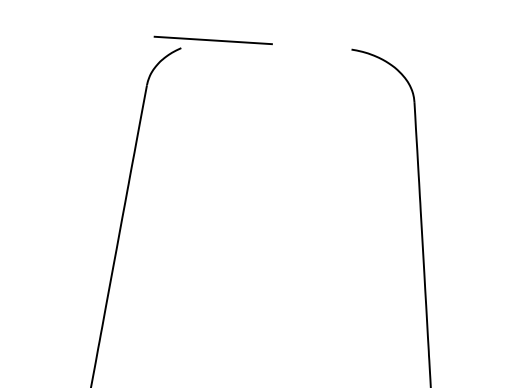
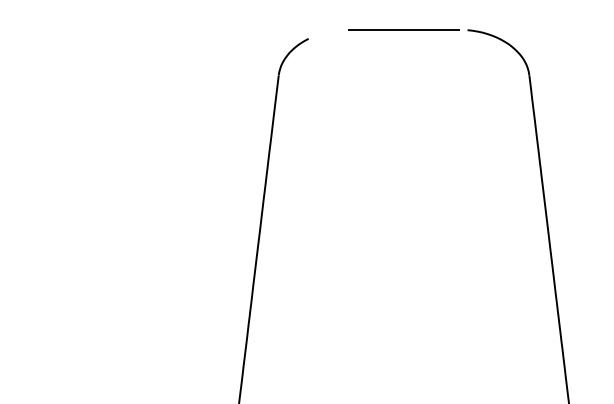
line: (212, 40) -> (403, 29), moved

